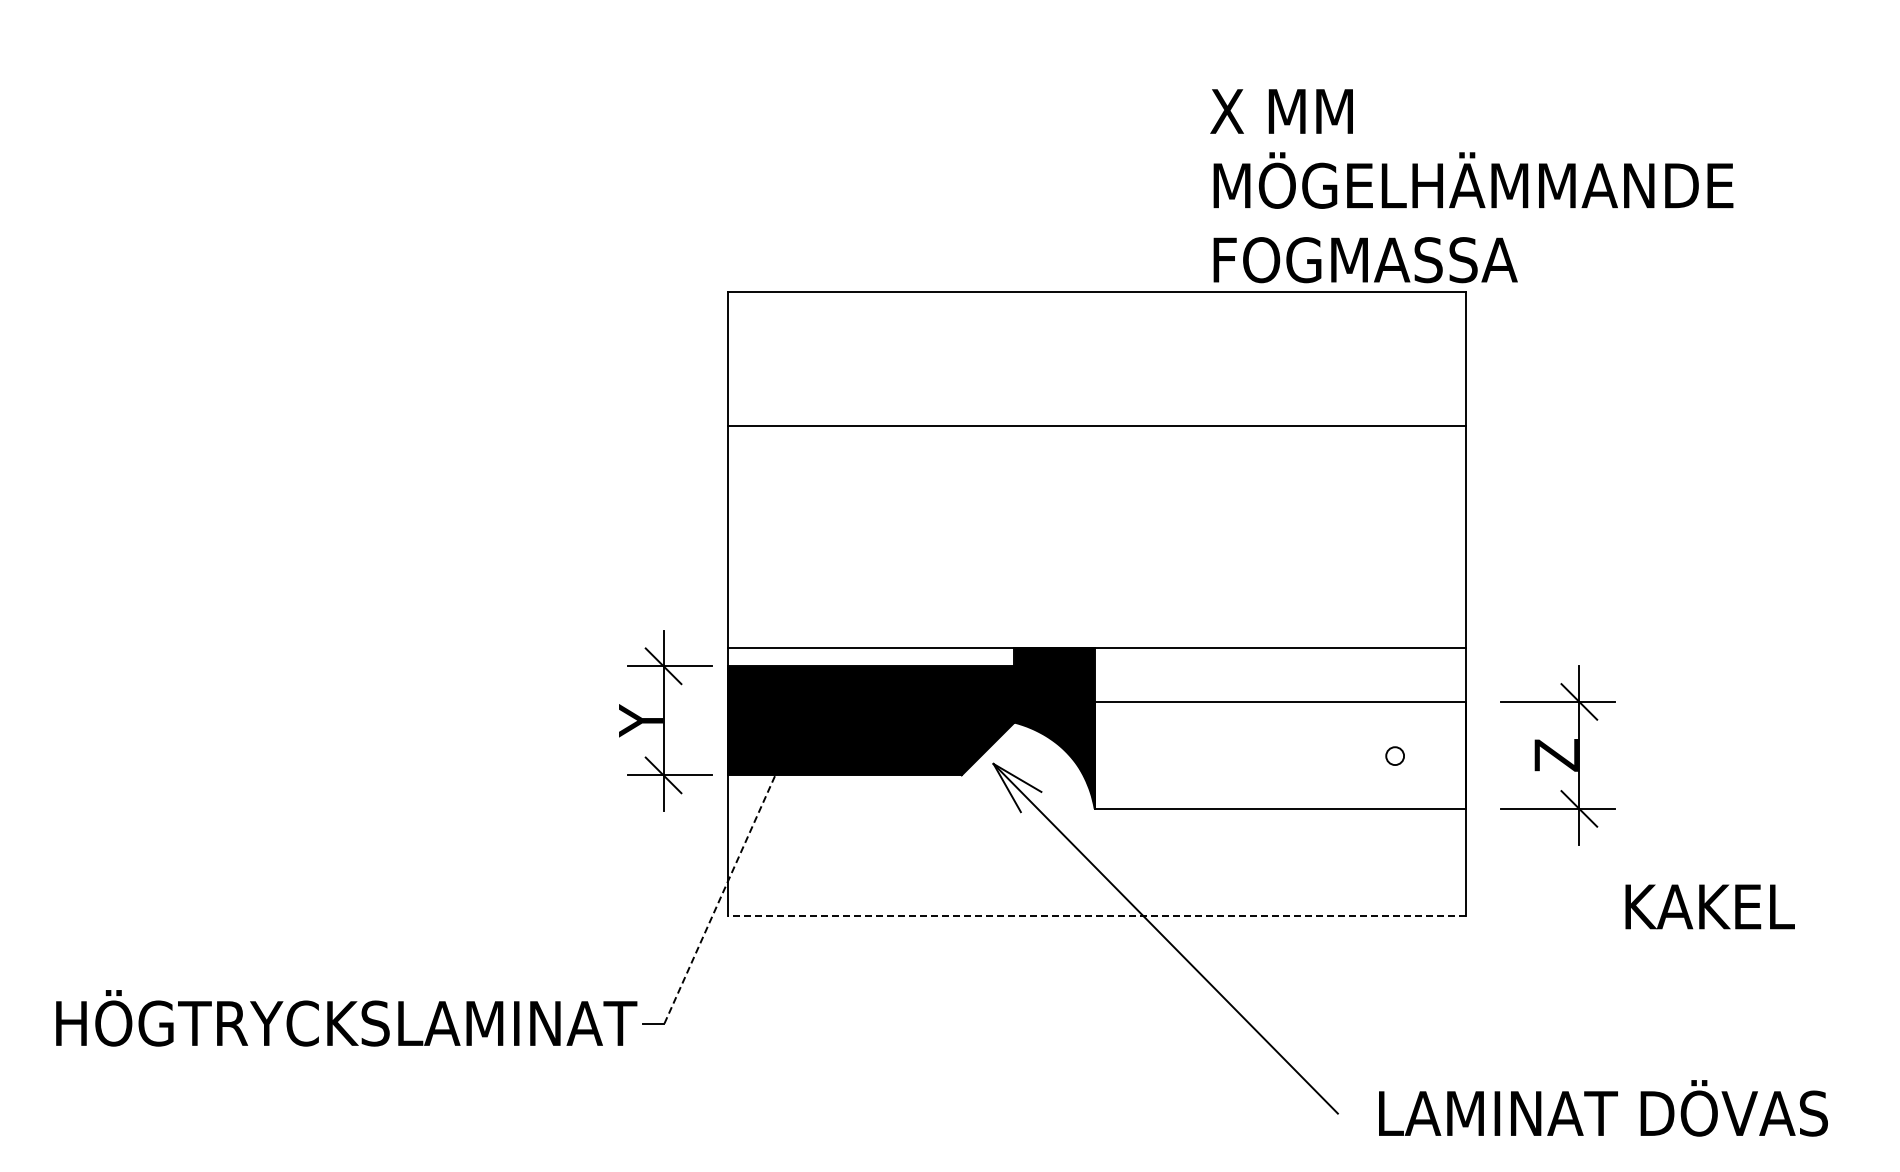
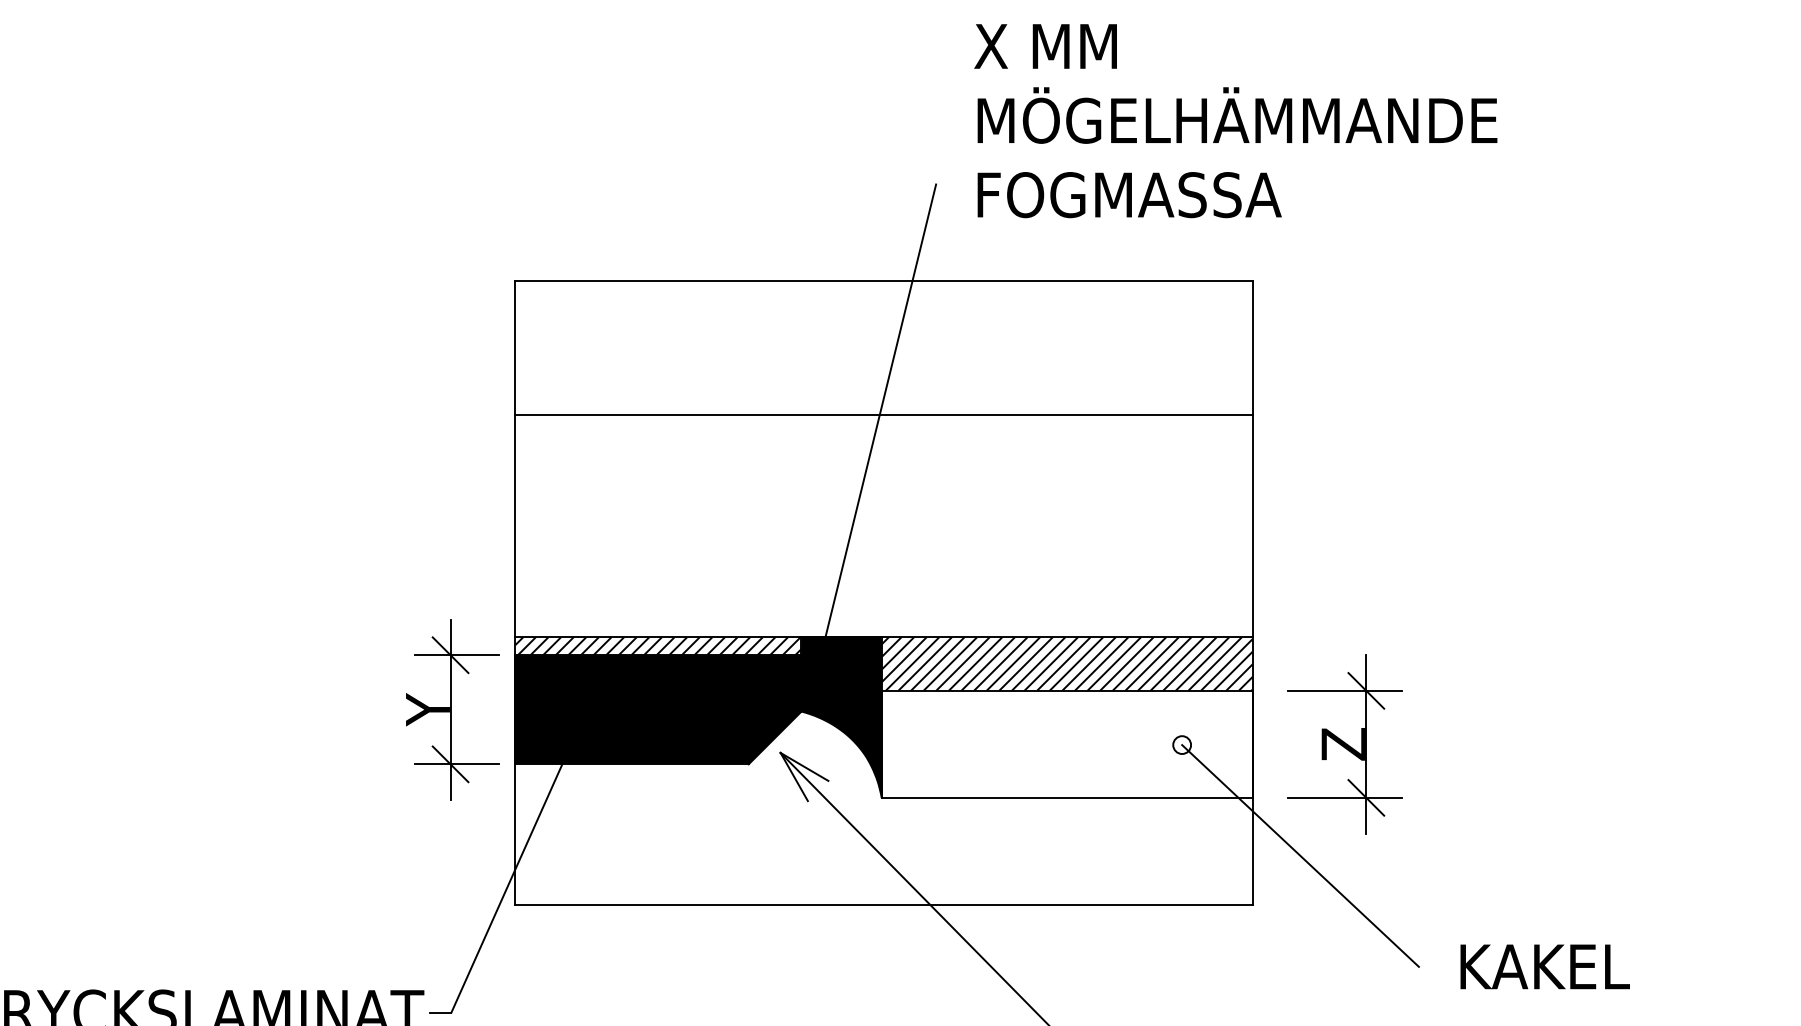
text: (1471, 186) -> (1235, 121), moved
line: (1091, 429) -> (878, 418), added
hatch: (871, 657) -> (658, 646), added
hatch: (1279, 674) -> (1066, 663), added
line: (1513, 866) -> (1300, 855), added
line: (724, 890) -> (511, 879), dashed -> solid
text: (1709, 906) -> (1544, 966), moved
line: (1097, 915) -> (884, 904), dashed -> solid

